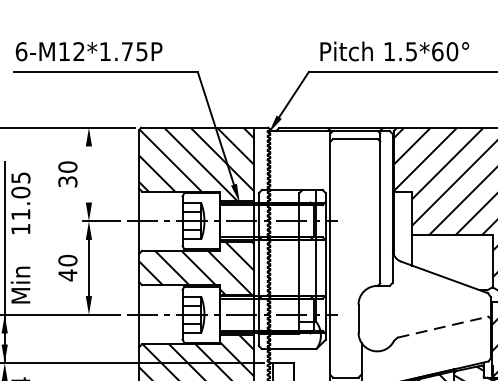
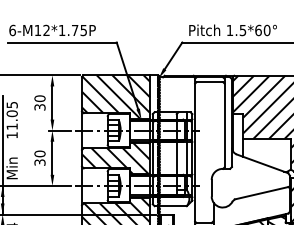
line: (89, 173) -> (52, 102), added
text: (67, 275) -> (39, 162), 40 -> 30
line: (444, 327) -> (262, 193), dashed -> solid

